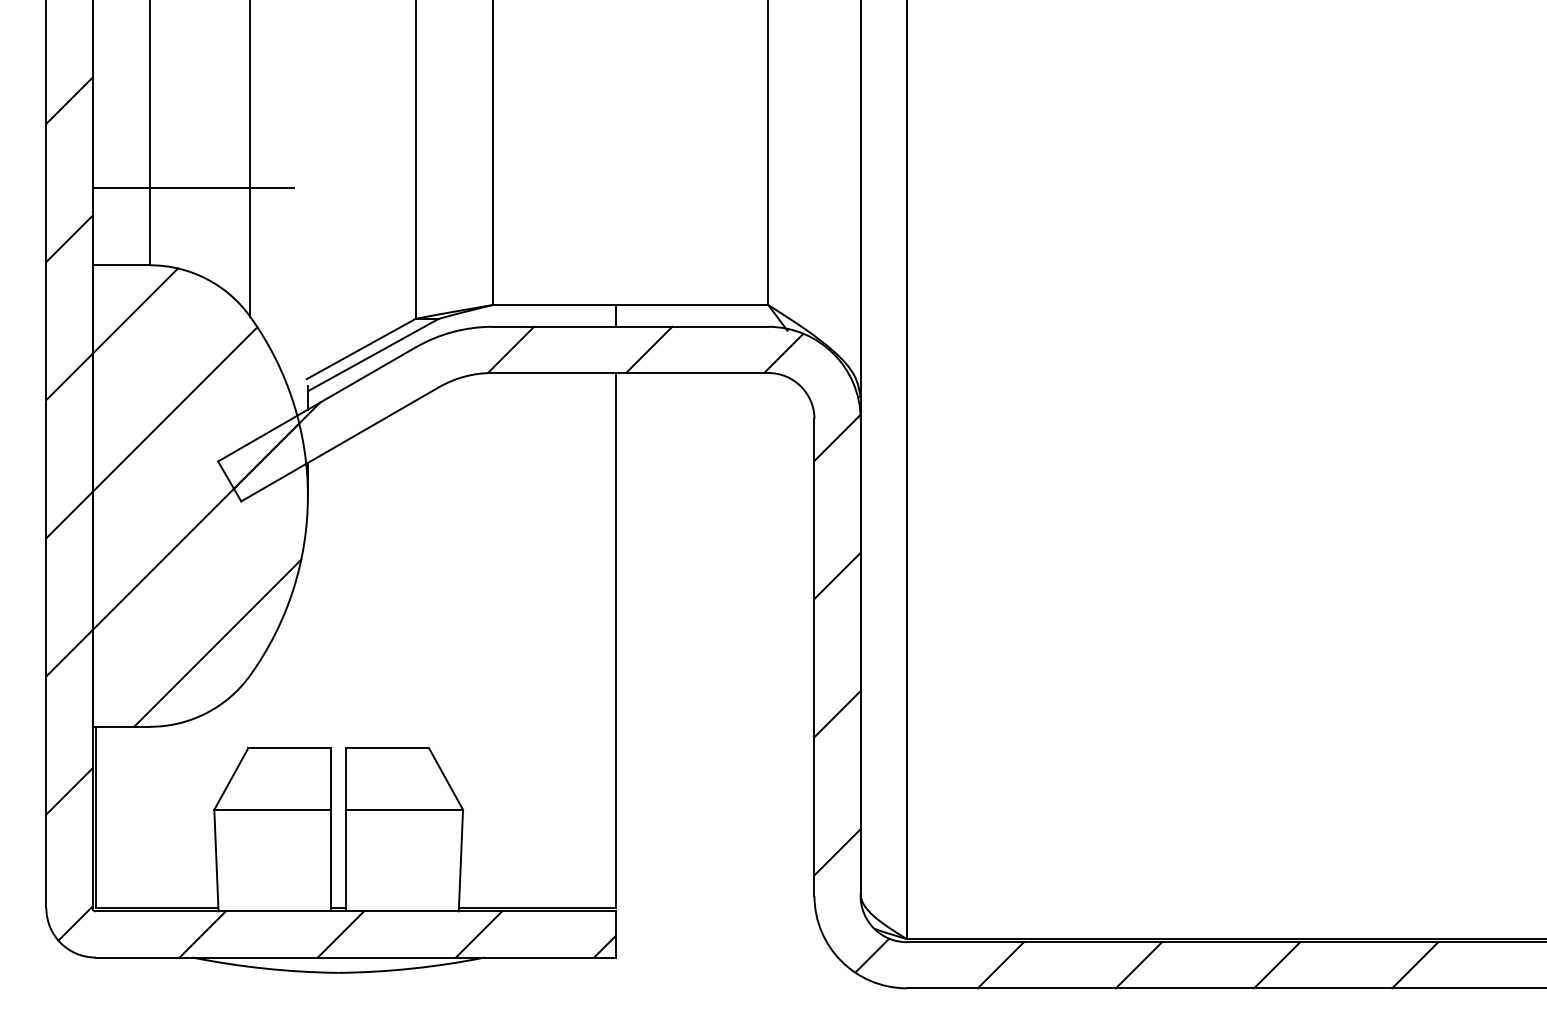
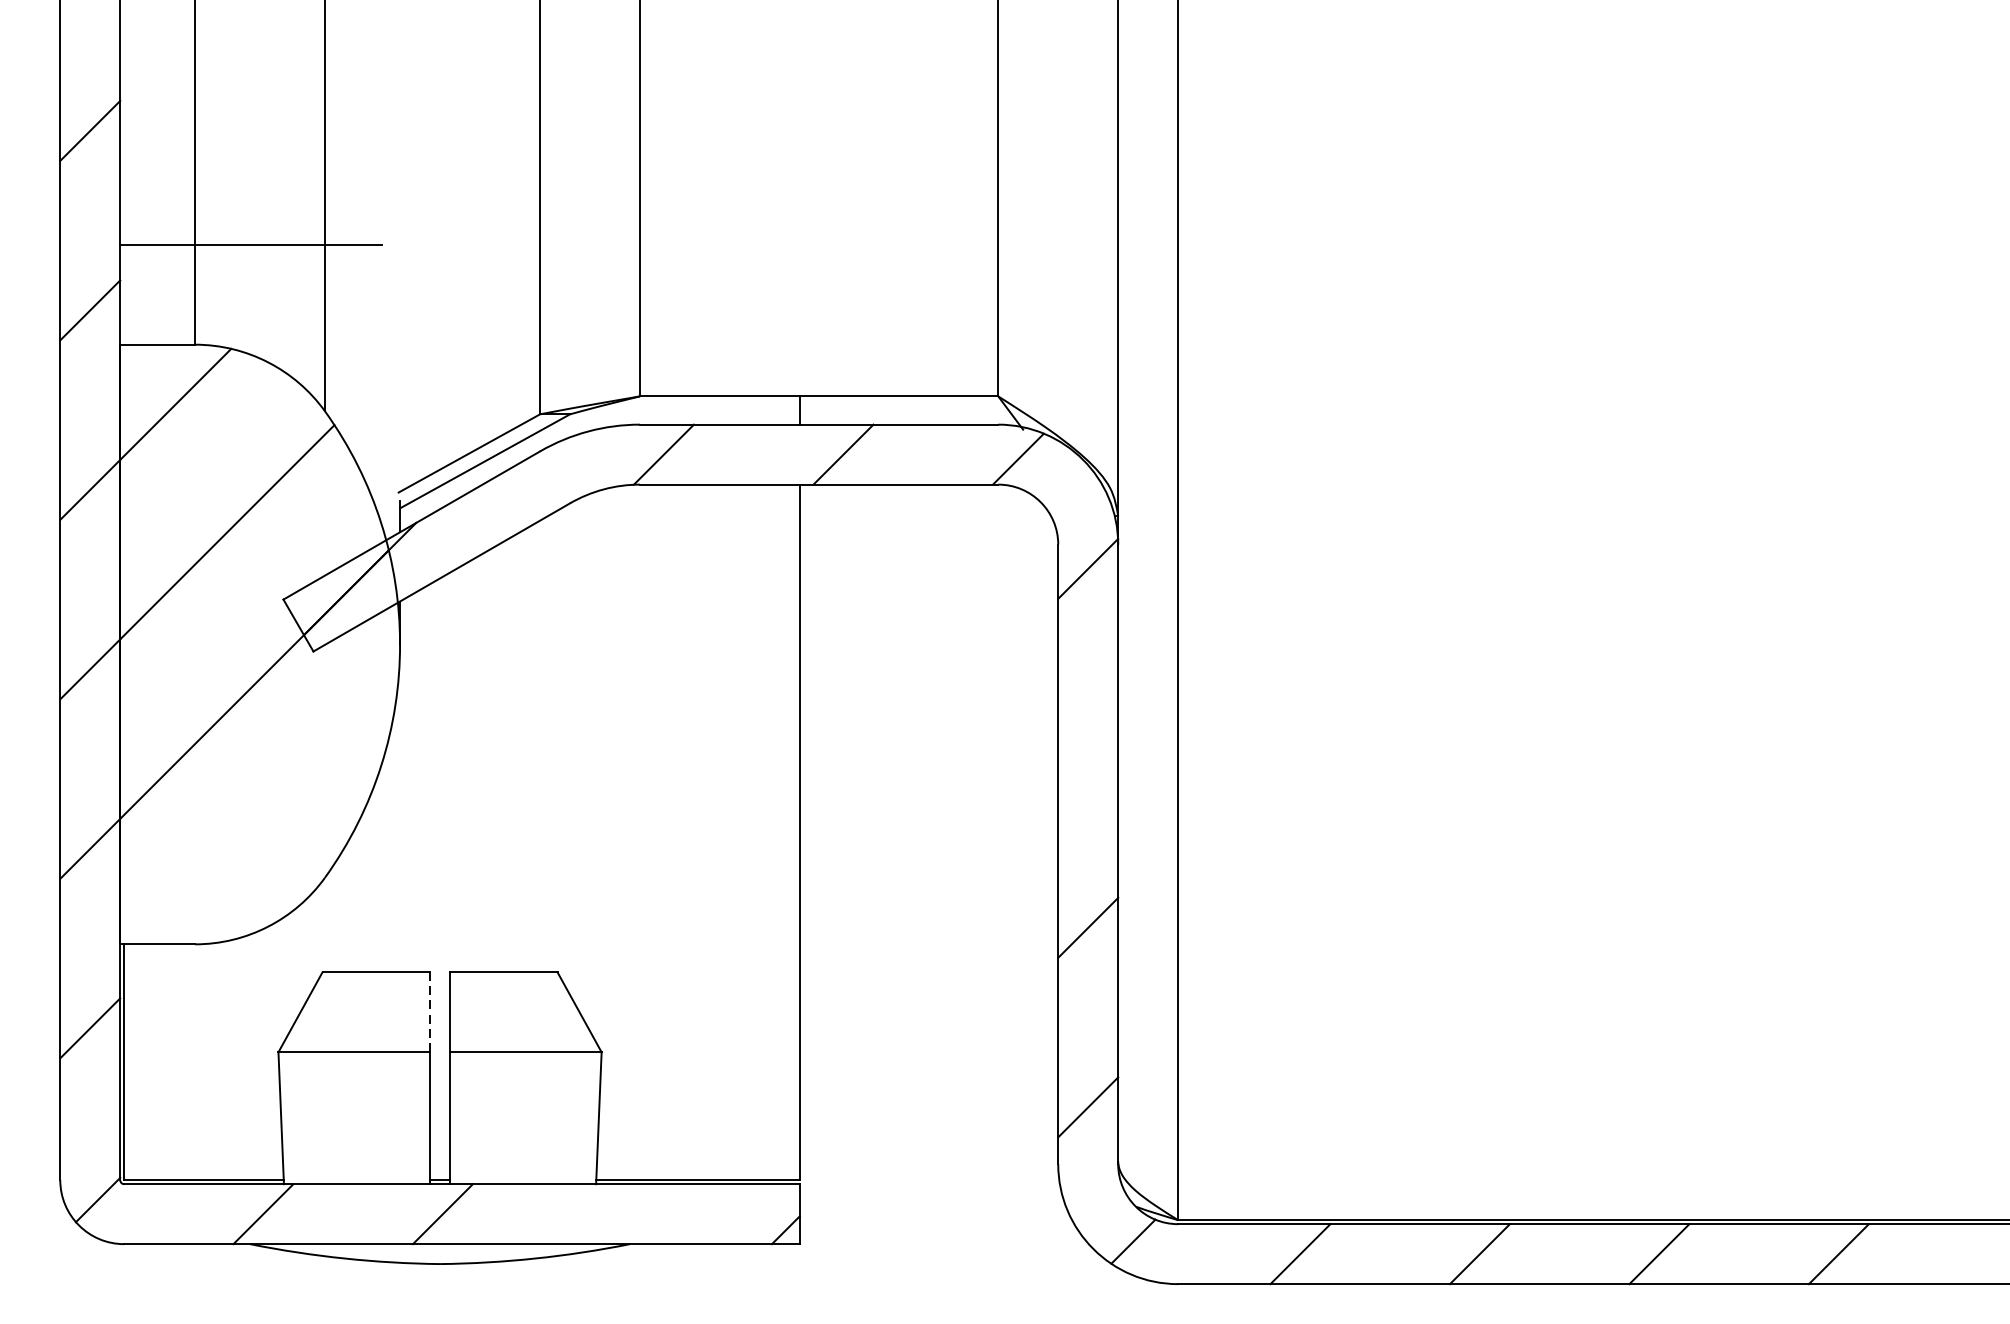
line: (837, 575) -> (1088, 747), removed
line: (217, 642) -> (282, 834), removed
line: (331, 779) -> (430, 1012), solid -> dashed
line: (479, 934) -> (623, 1214), removed

